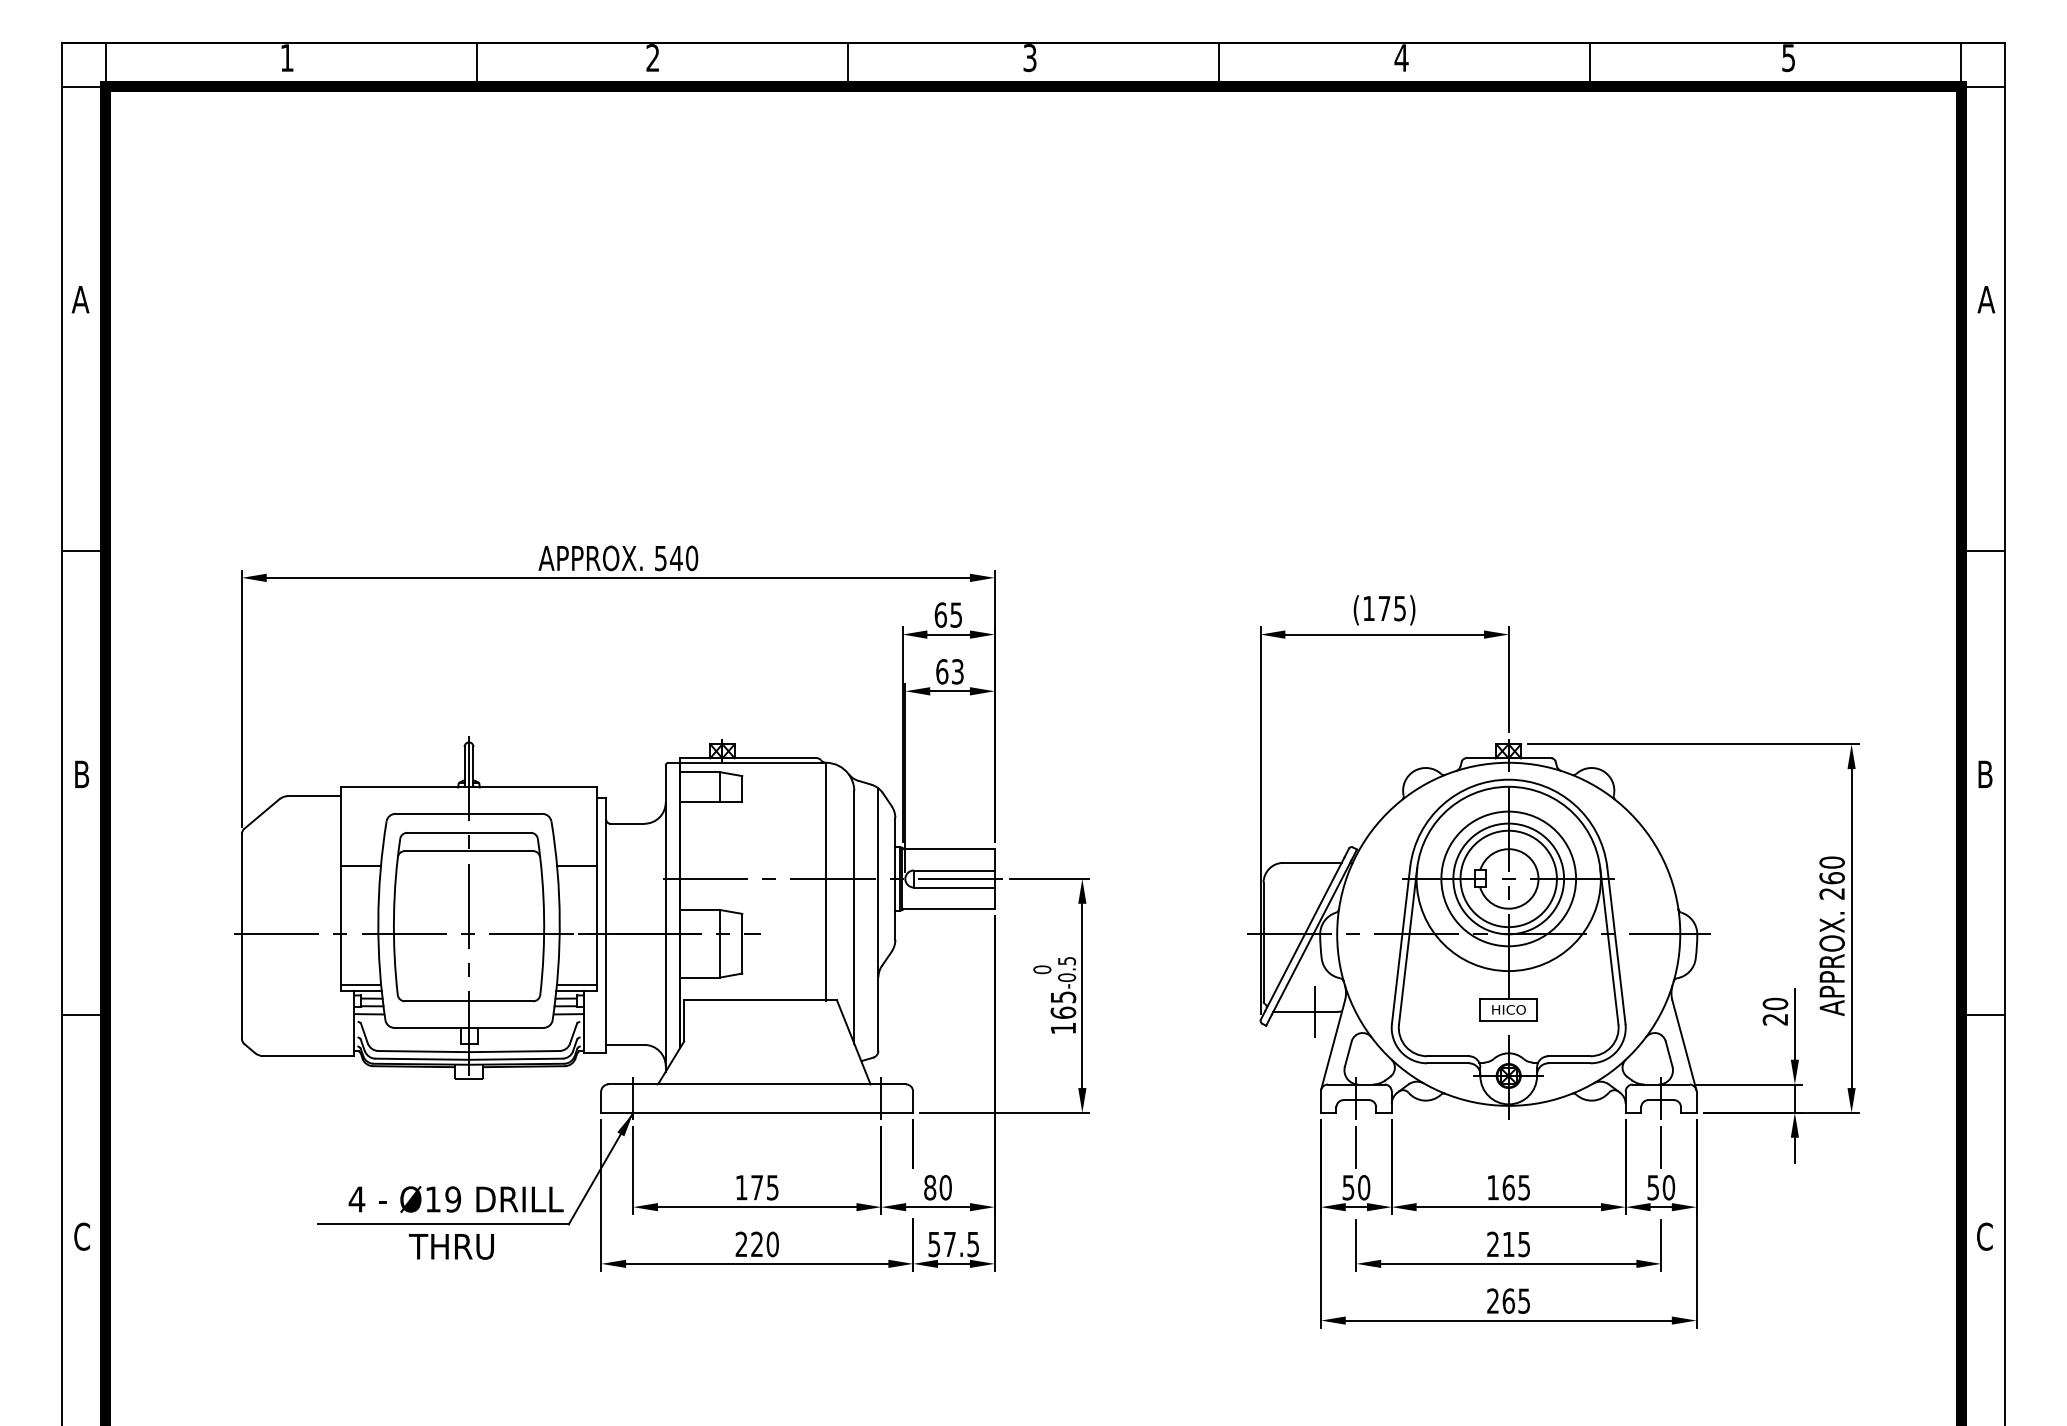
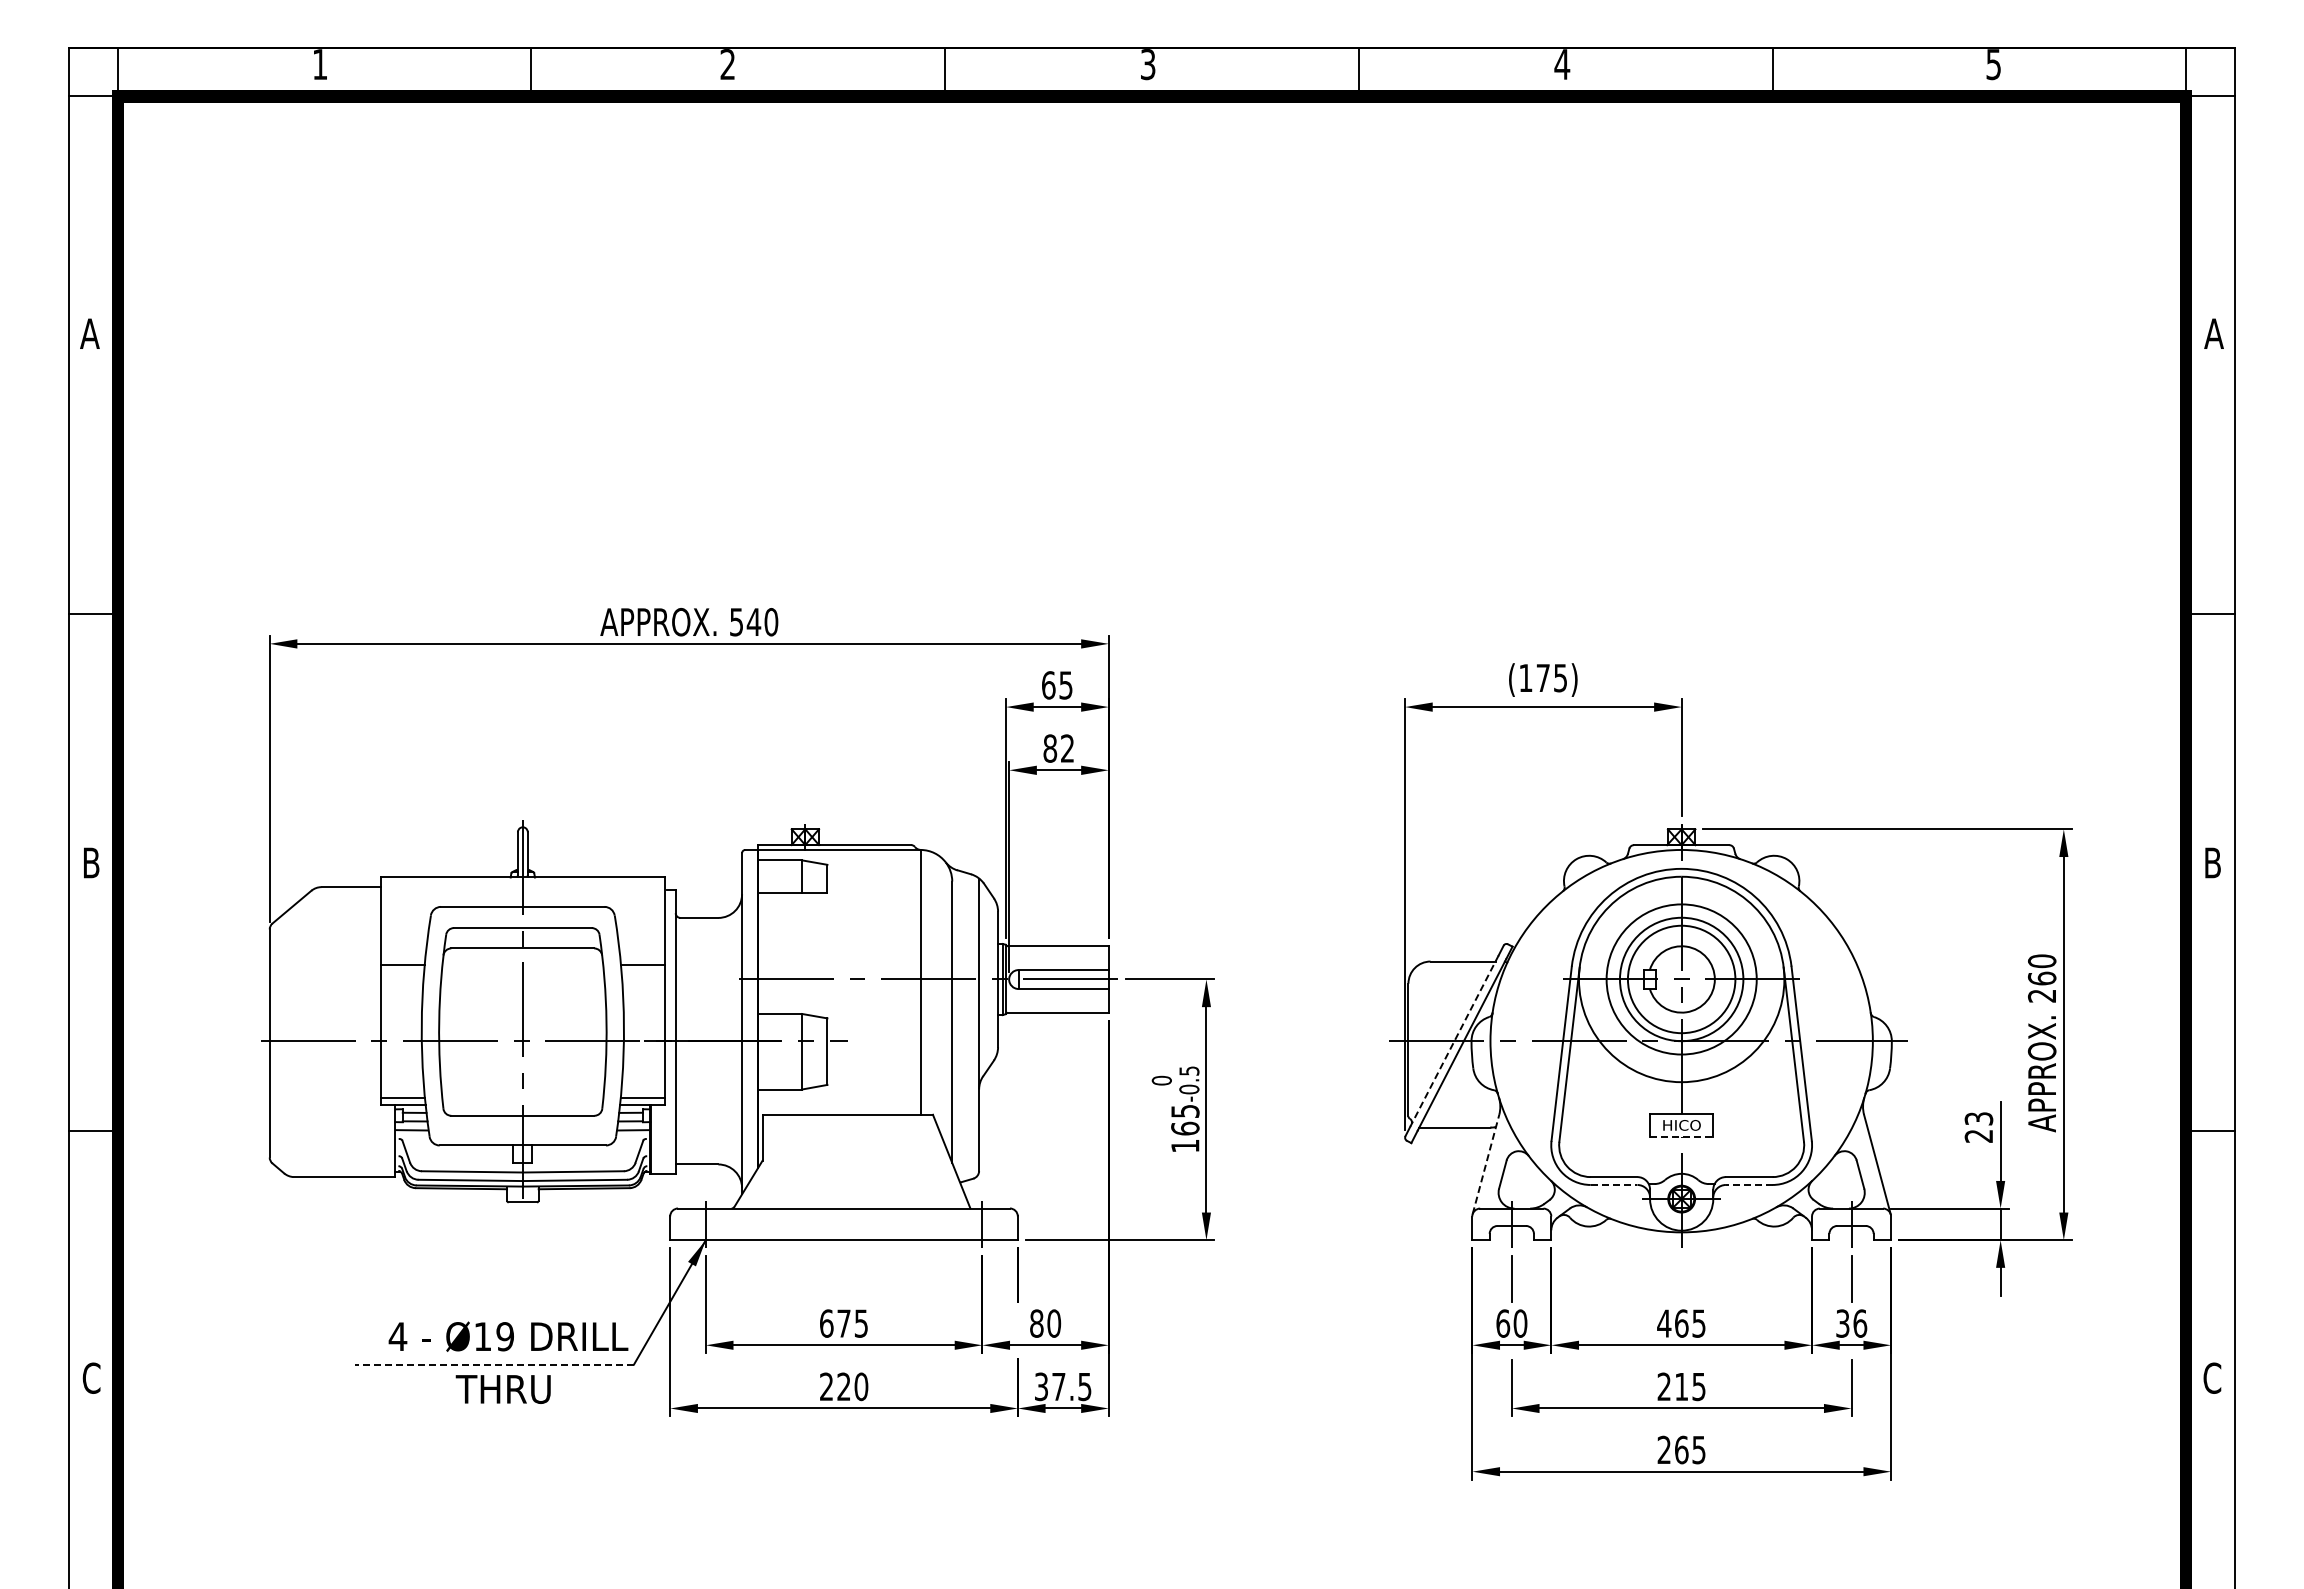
text: (949, 671) -> (1058, 748), 63 -> 82
line: (1304, 934) -> (1454, 1041), solid -> dashed
text: (1775, 1003) -> (1978, 1118), 20 -> 23
line: (1314, 1011) -> (1465, 1127), removed
line: (1508, 1020) -> (1681, 1137), solid -> dashed
line: (1333, 1044) -> (1486, 1164), solid -> dashed
line: (1448, 1062) -> (1614, 1184), solid -> dashed
line: (1568, 1062) -> (1748, 1184), solid -> dashed
text: (741, 1187) -> (826, 1323), 175 -> 675
text: (1348, 1187) -> (1503, 1323), 50 -> 60
text: (1493, 1187) -> (1664, 1323), 165 -> 465
text: (1661, 1187) -> (1852, 1323), 50 -> 36
line: (443, 1224) -> (494, 1364), solid -> dashed
text: (934, 1244) -> (1041, 1386), 57.5 -> 37.5

